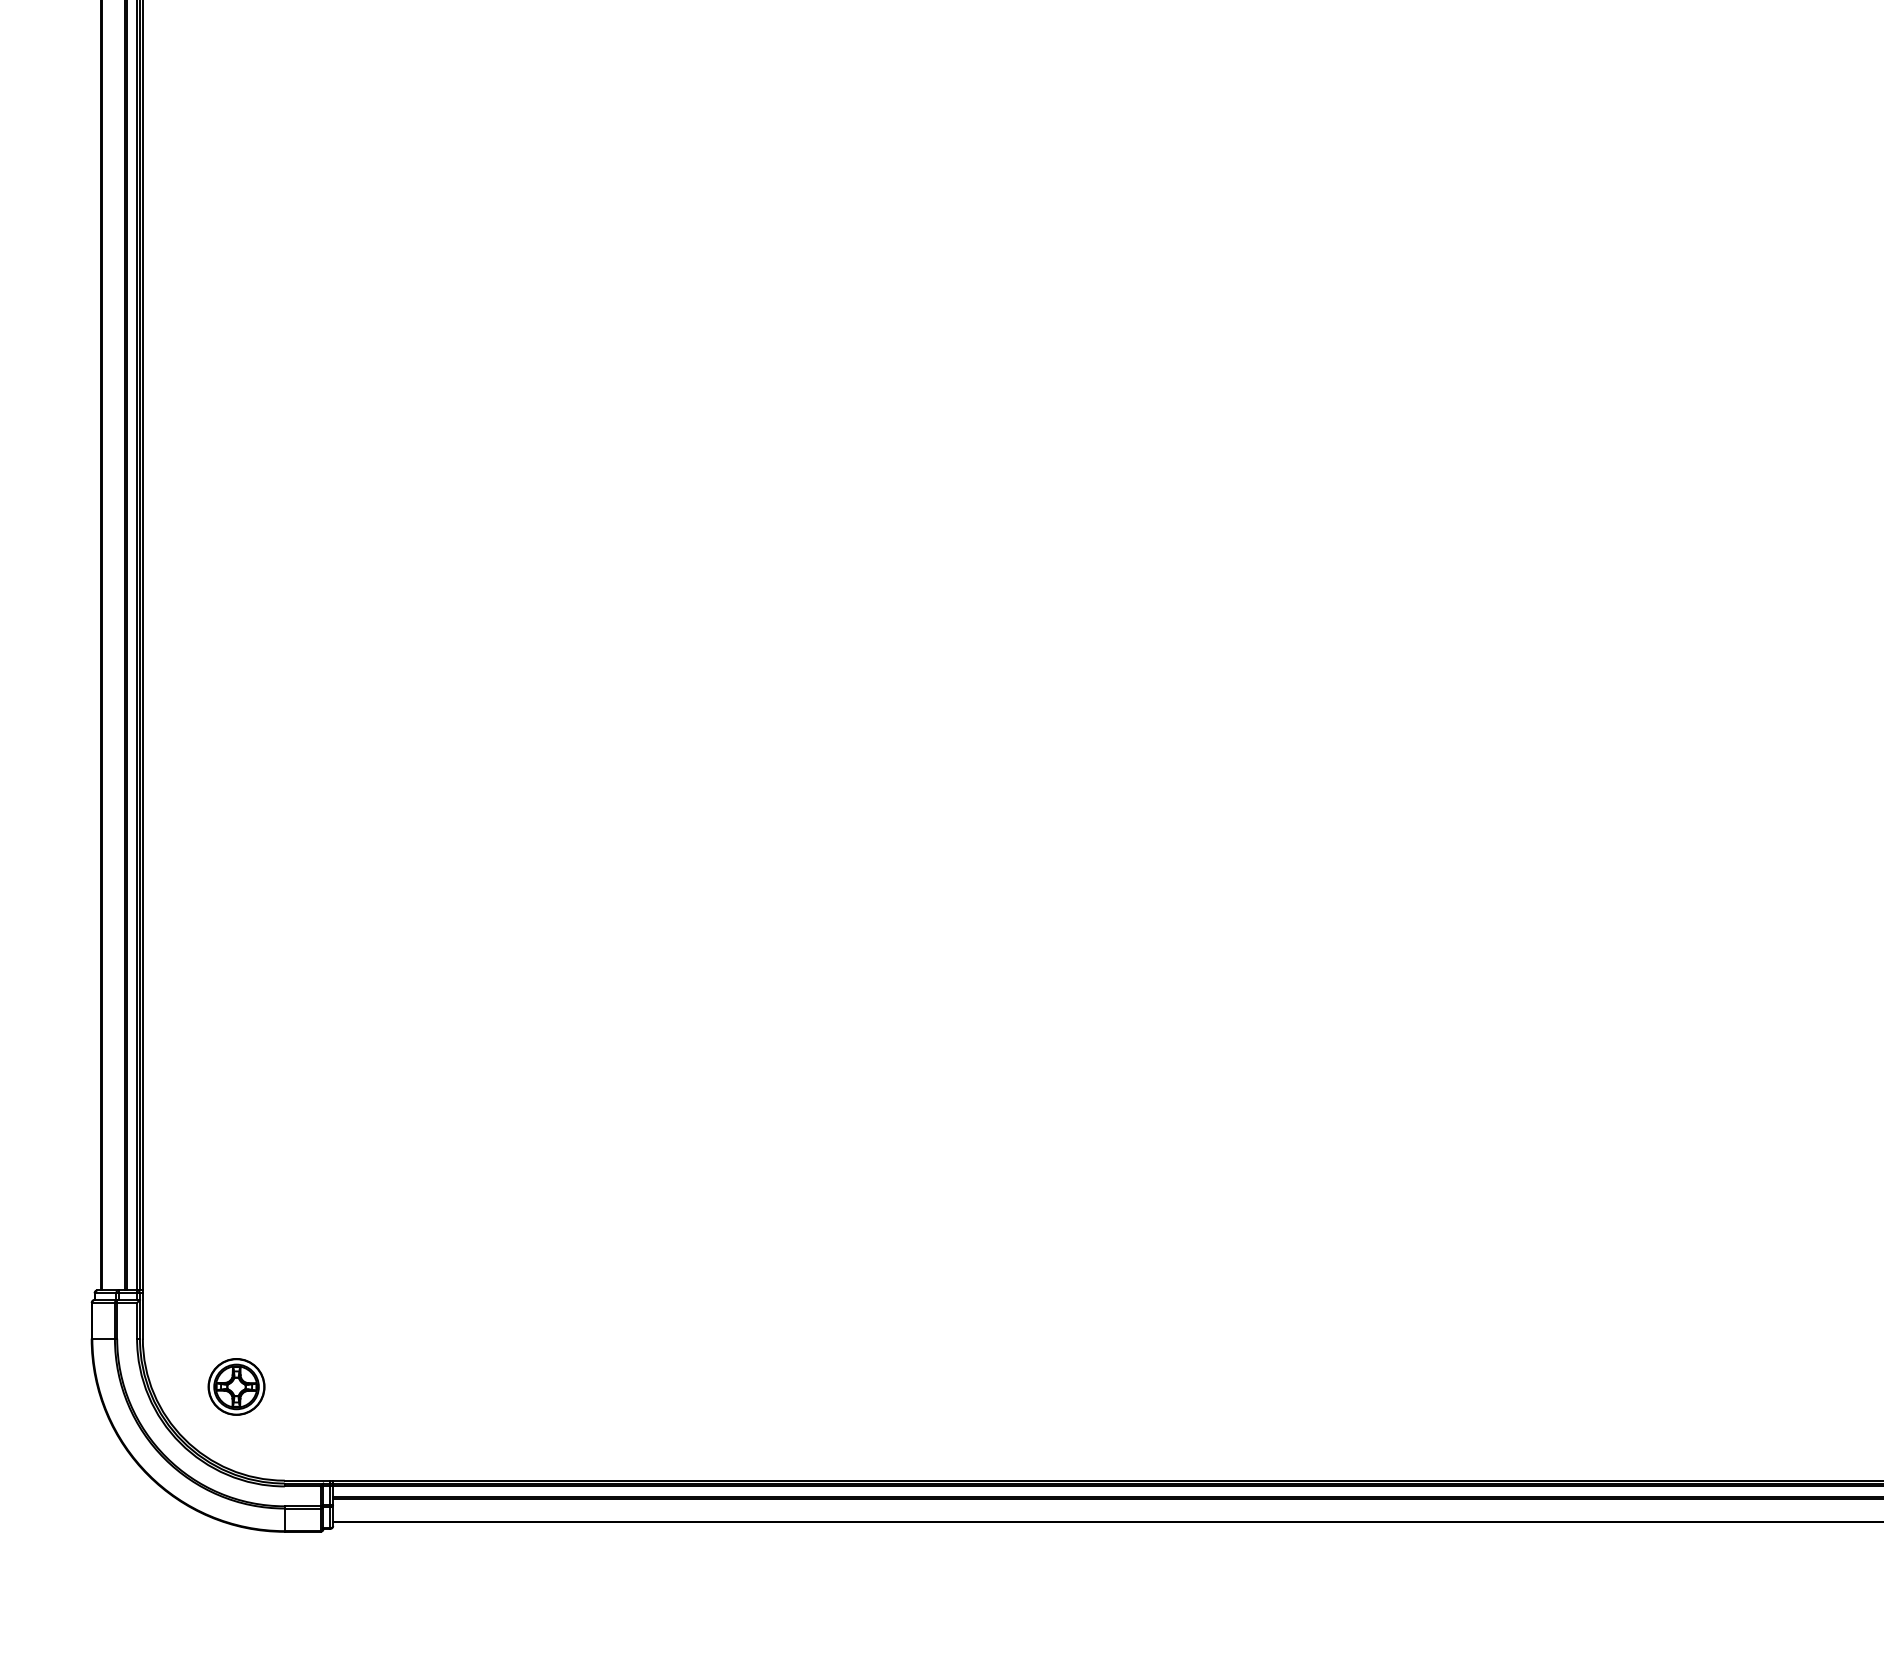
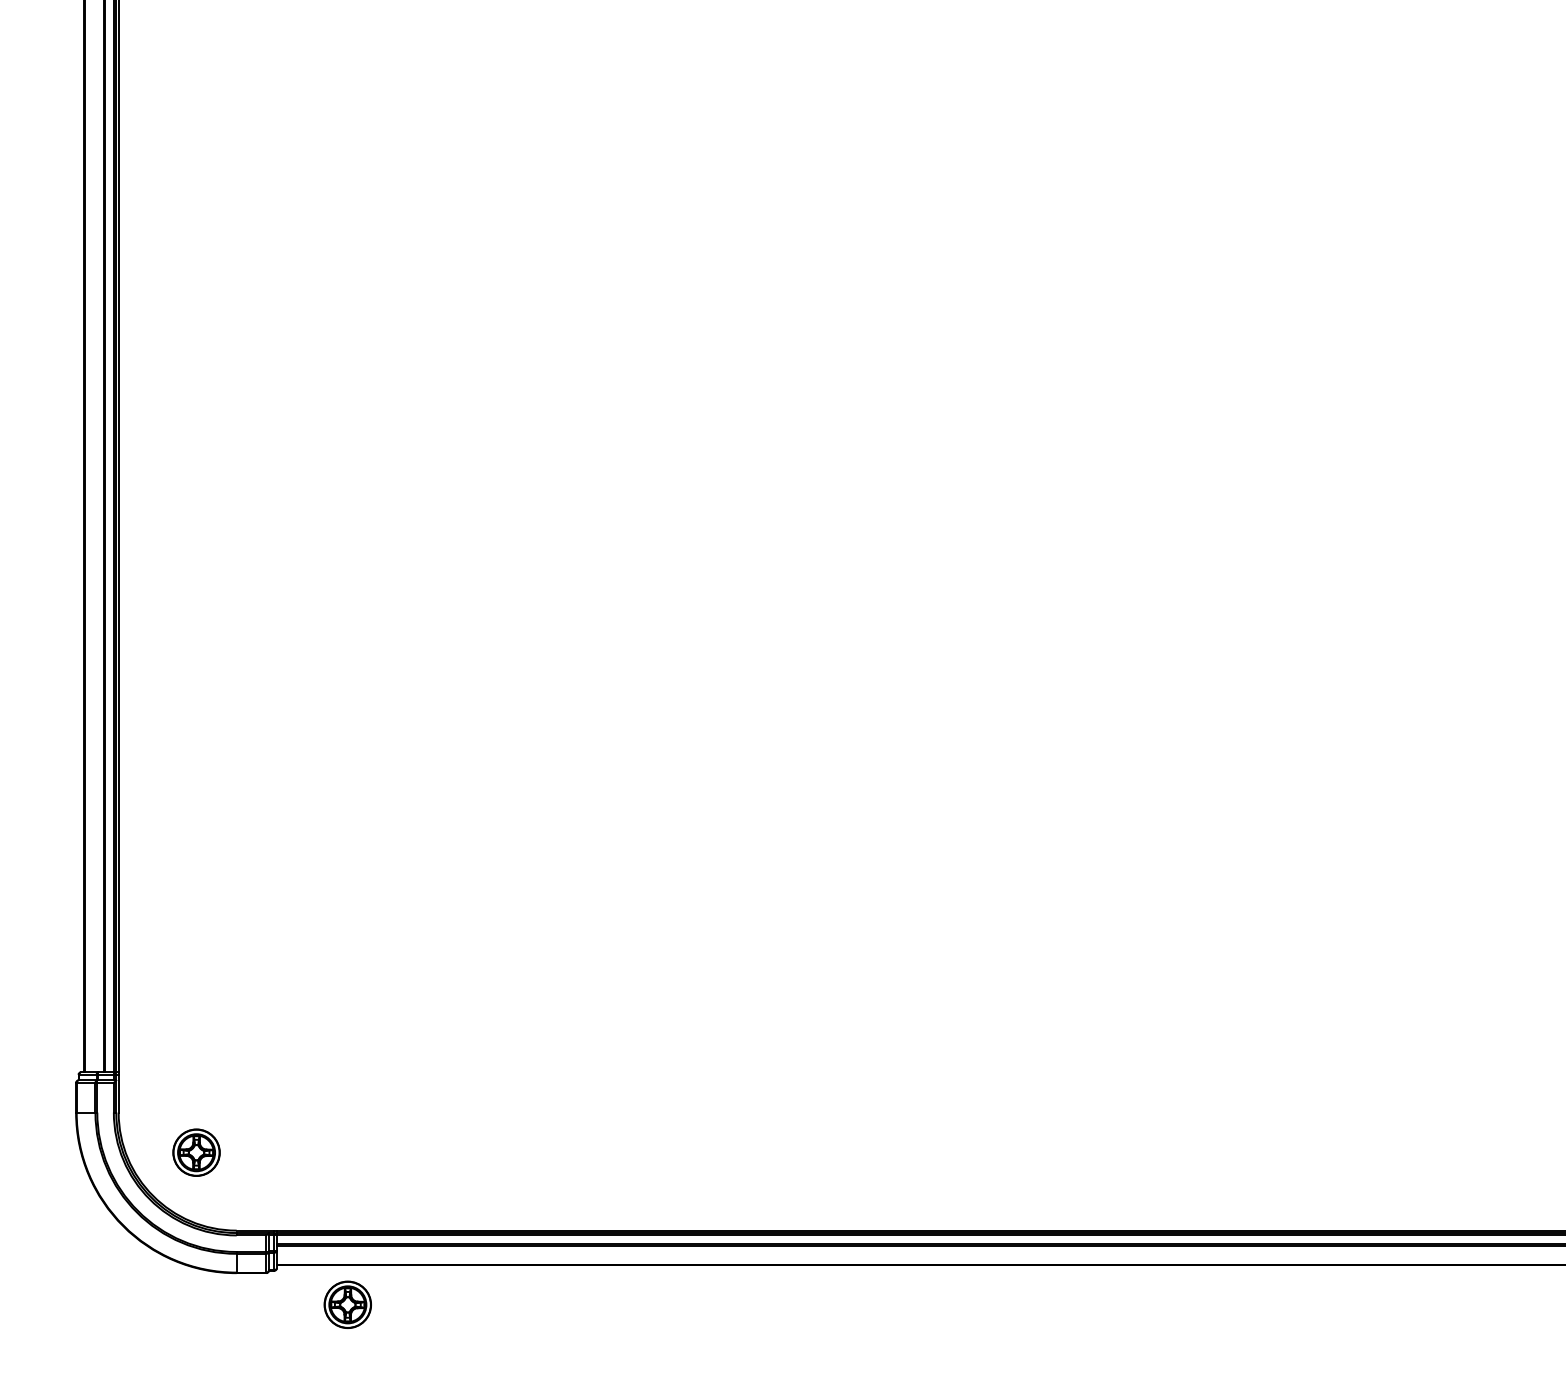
part: (418, 1569) -> (347, 1304), added

